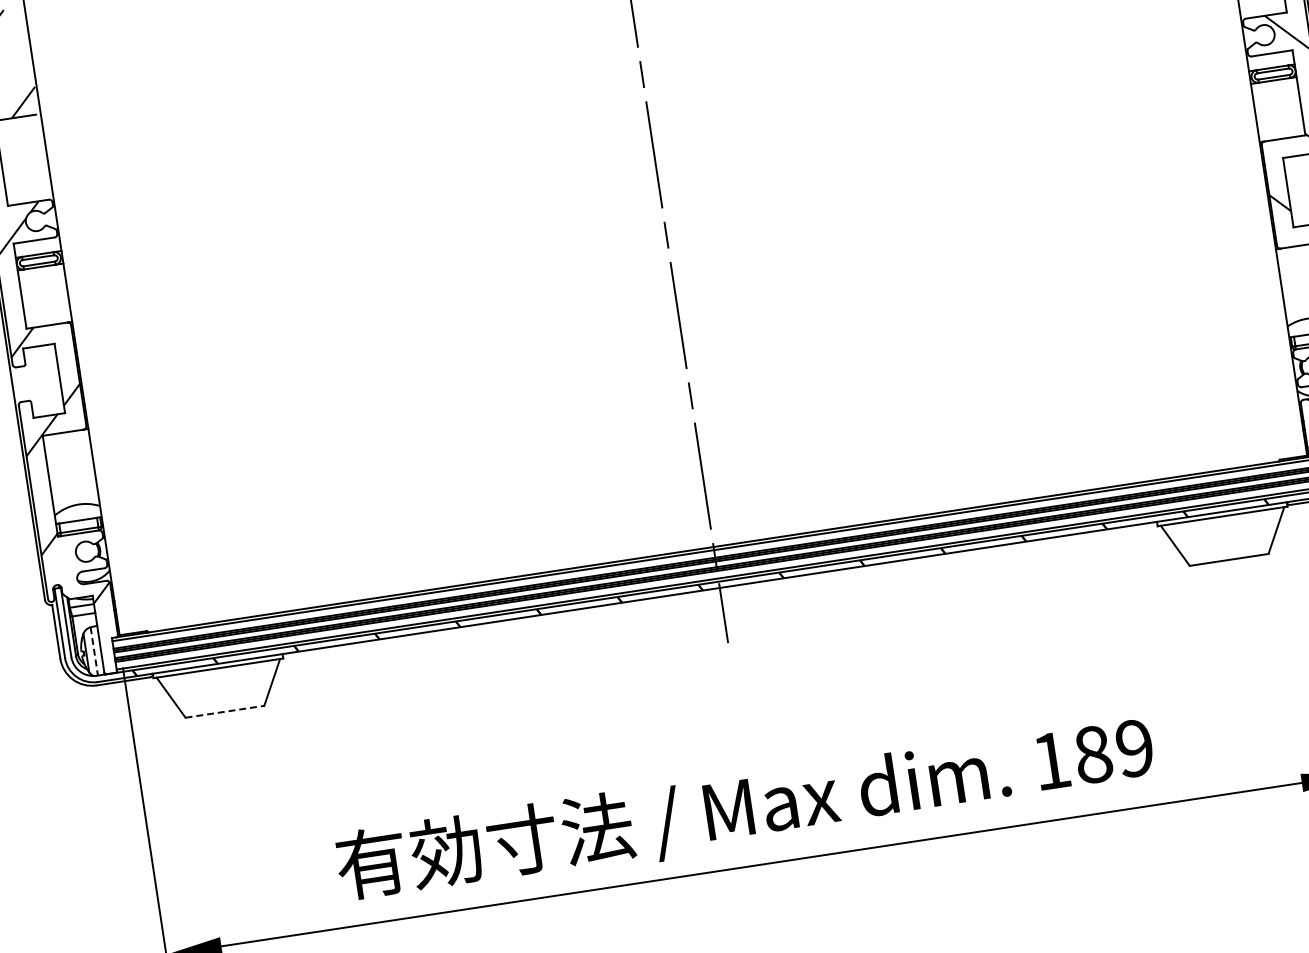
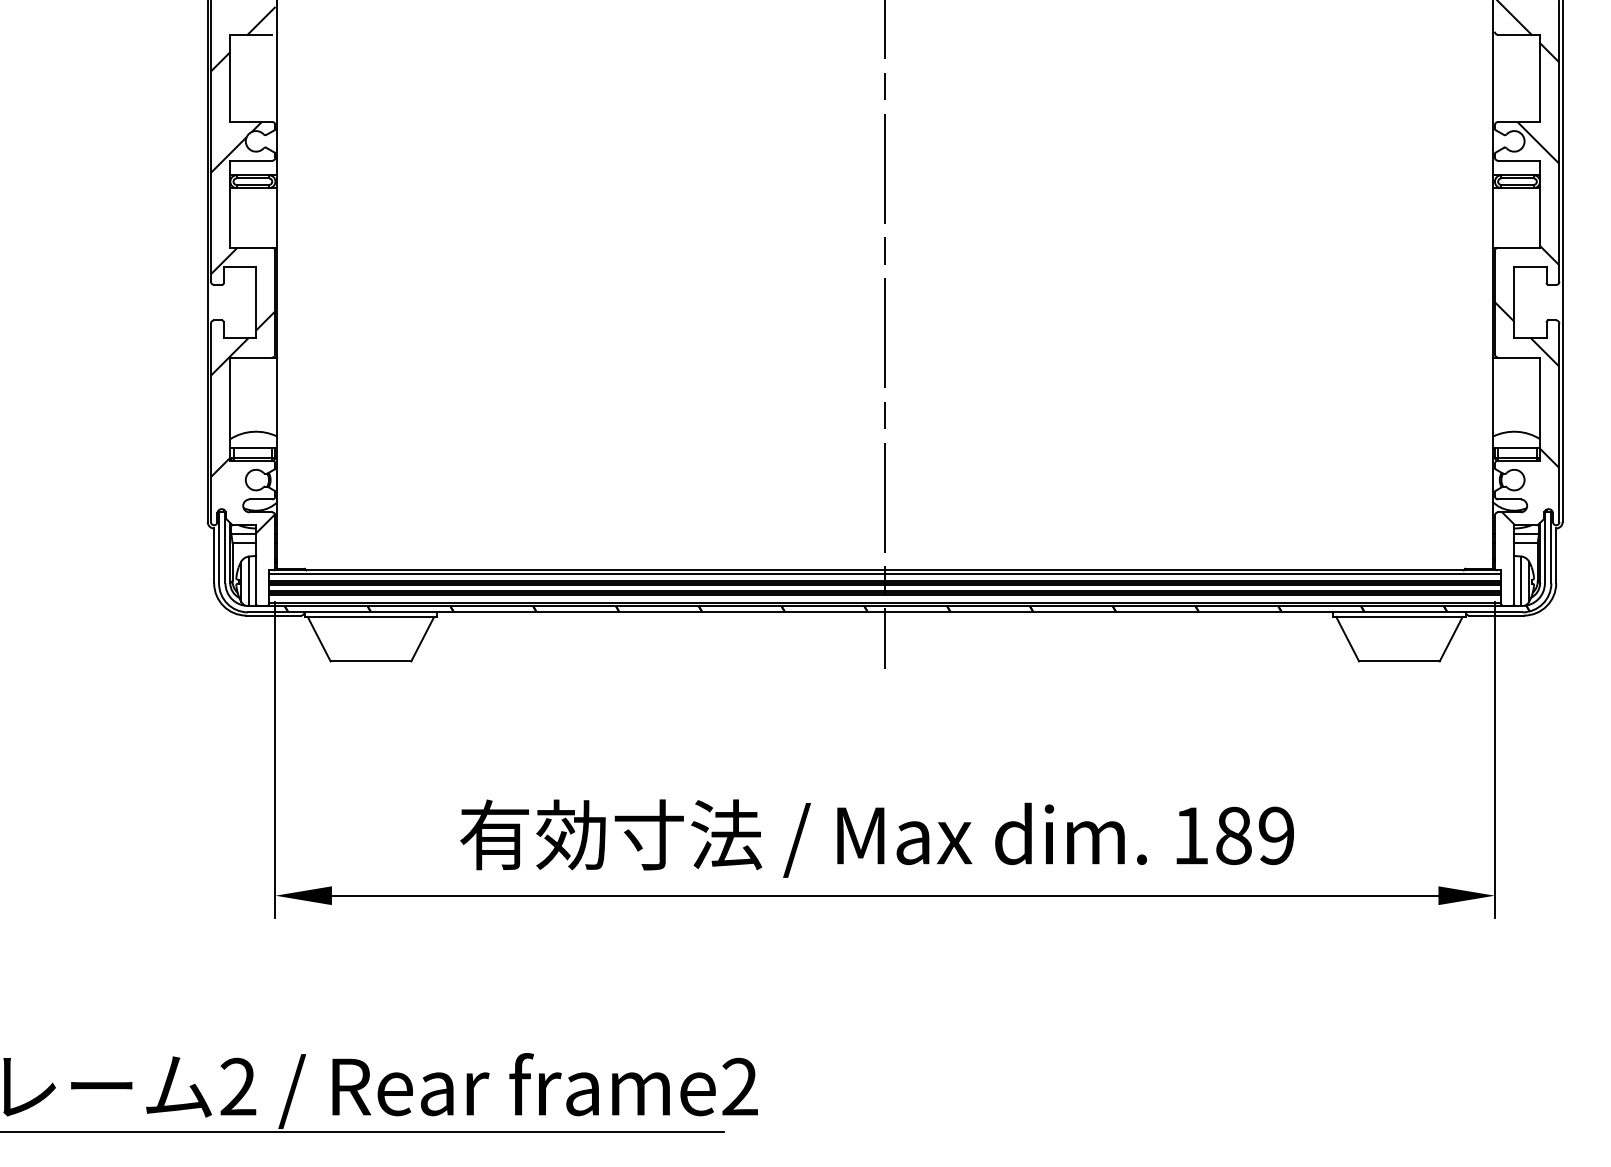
line: (94, 651) -> (249, 581), dashed -> solid
line: (225, 711) -> (371, 661), dashed -> solid

